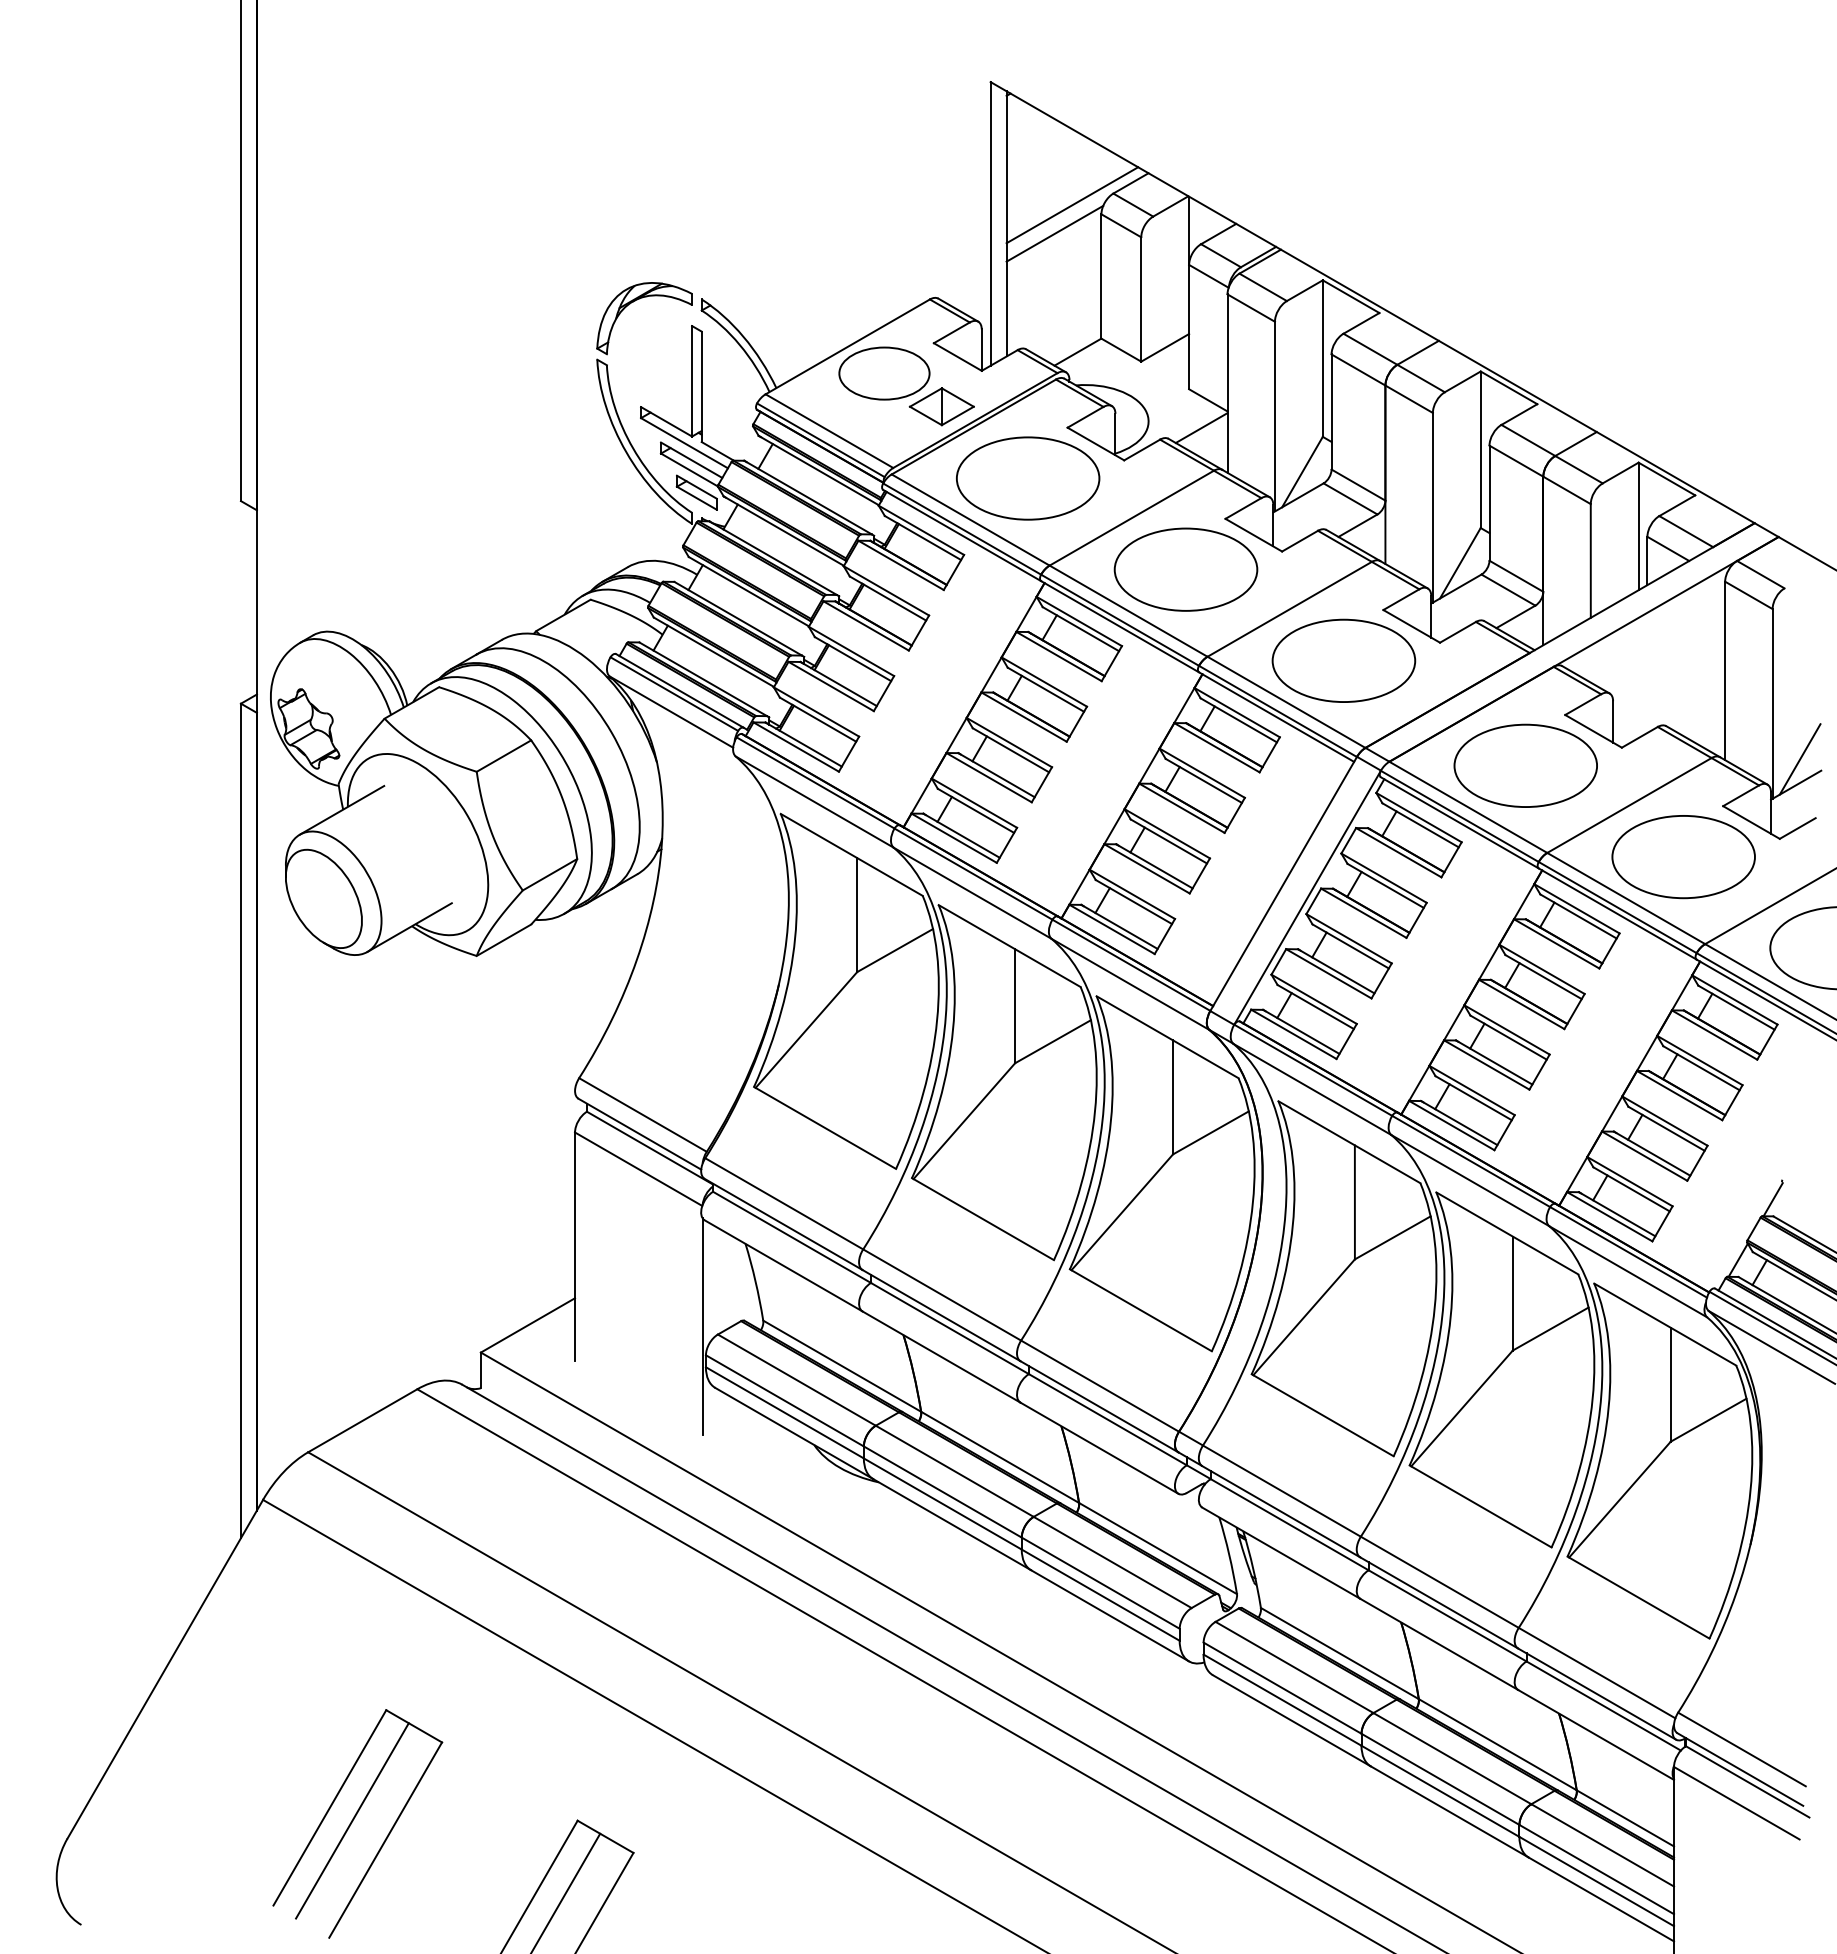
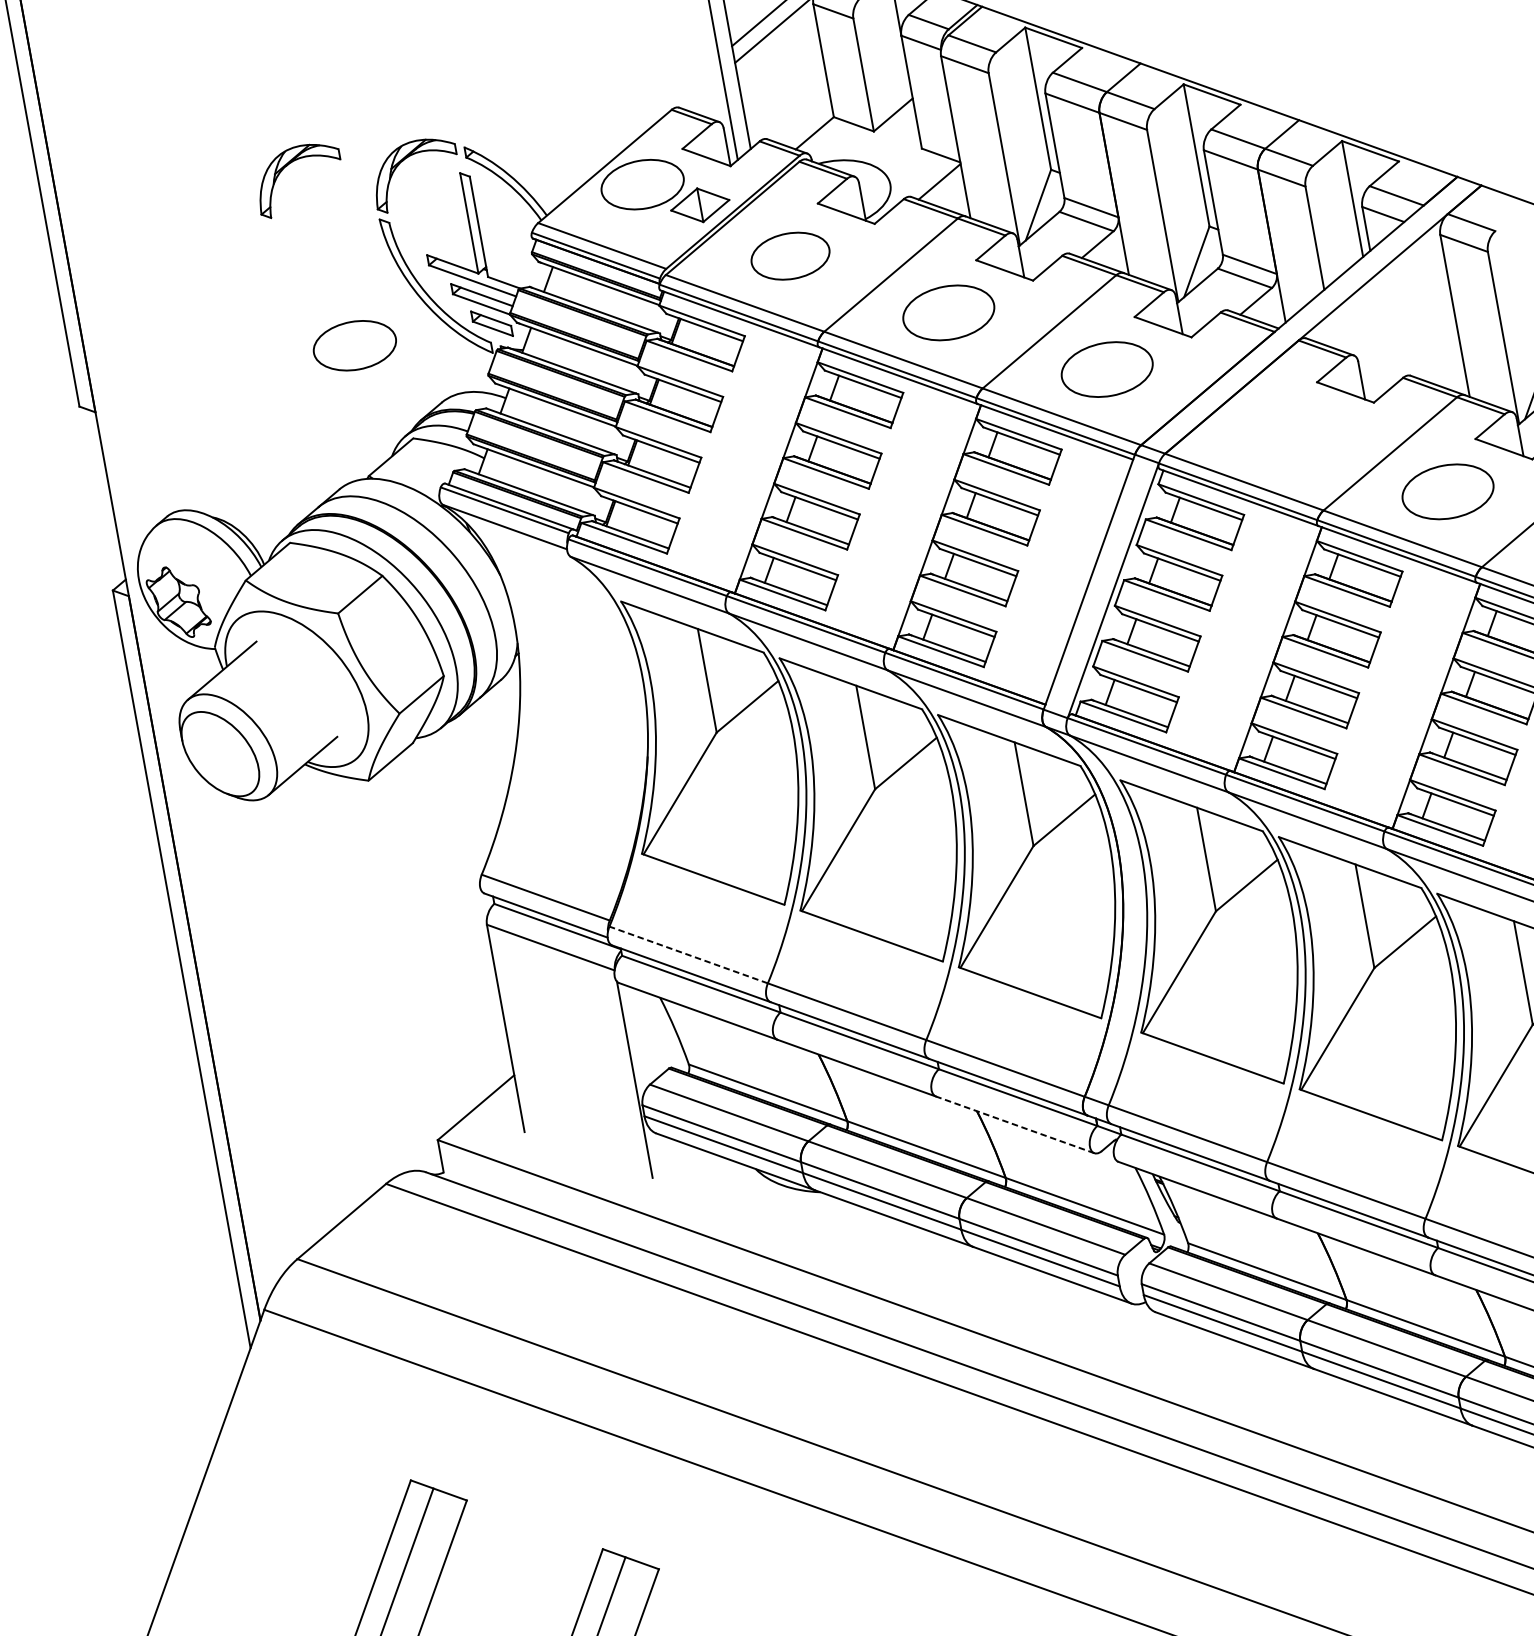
part: (510, 284) -> (288, 165), added
part: (1028, 478) -> (790, 256), size x0.6
part: (546, 489) -> (354, 345), added
part: (1185, 569) -> (948, 312), size x0.7
part: (1343, 660) -> (1106, 369), size x0.7
part: (1525, 765) -> (1289, 434), removed
part: (1683, 857) -> (1447, 492), size x0.7
line: (783, 1203) -> (687, 954), solid -> dashed
line: (1099, 1447) -> (1015, 1124), solid -> dashed

